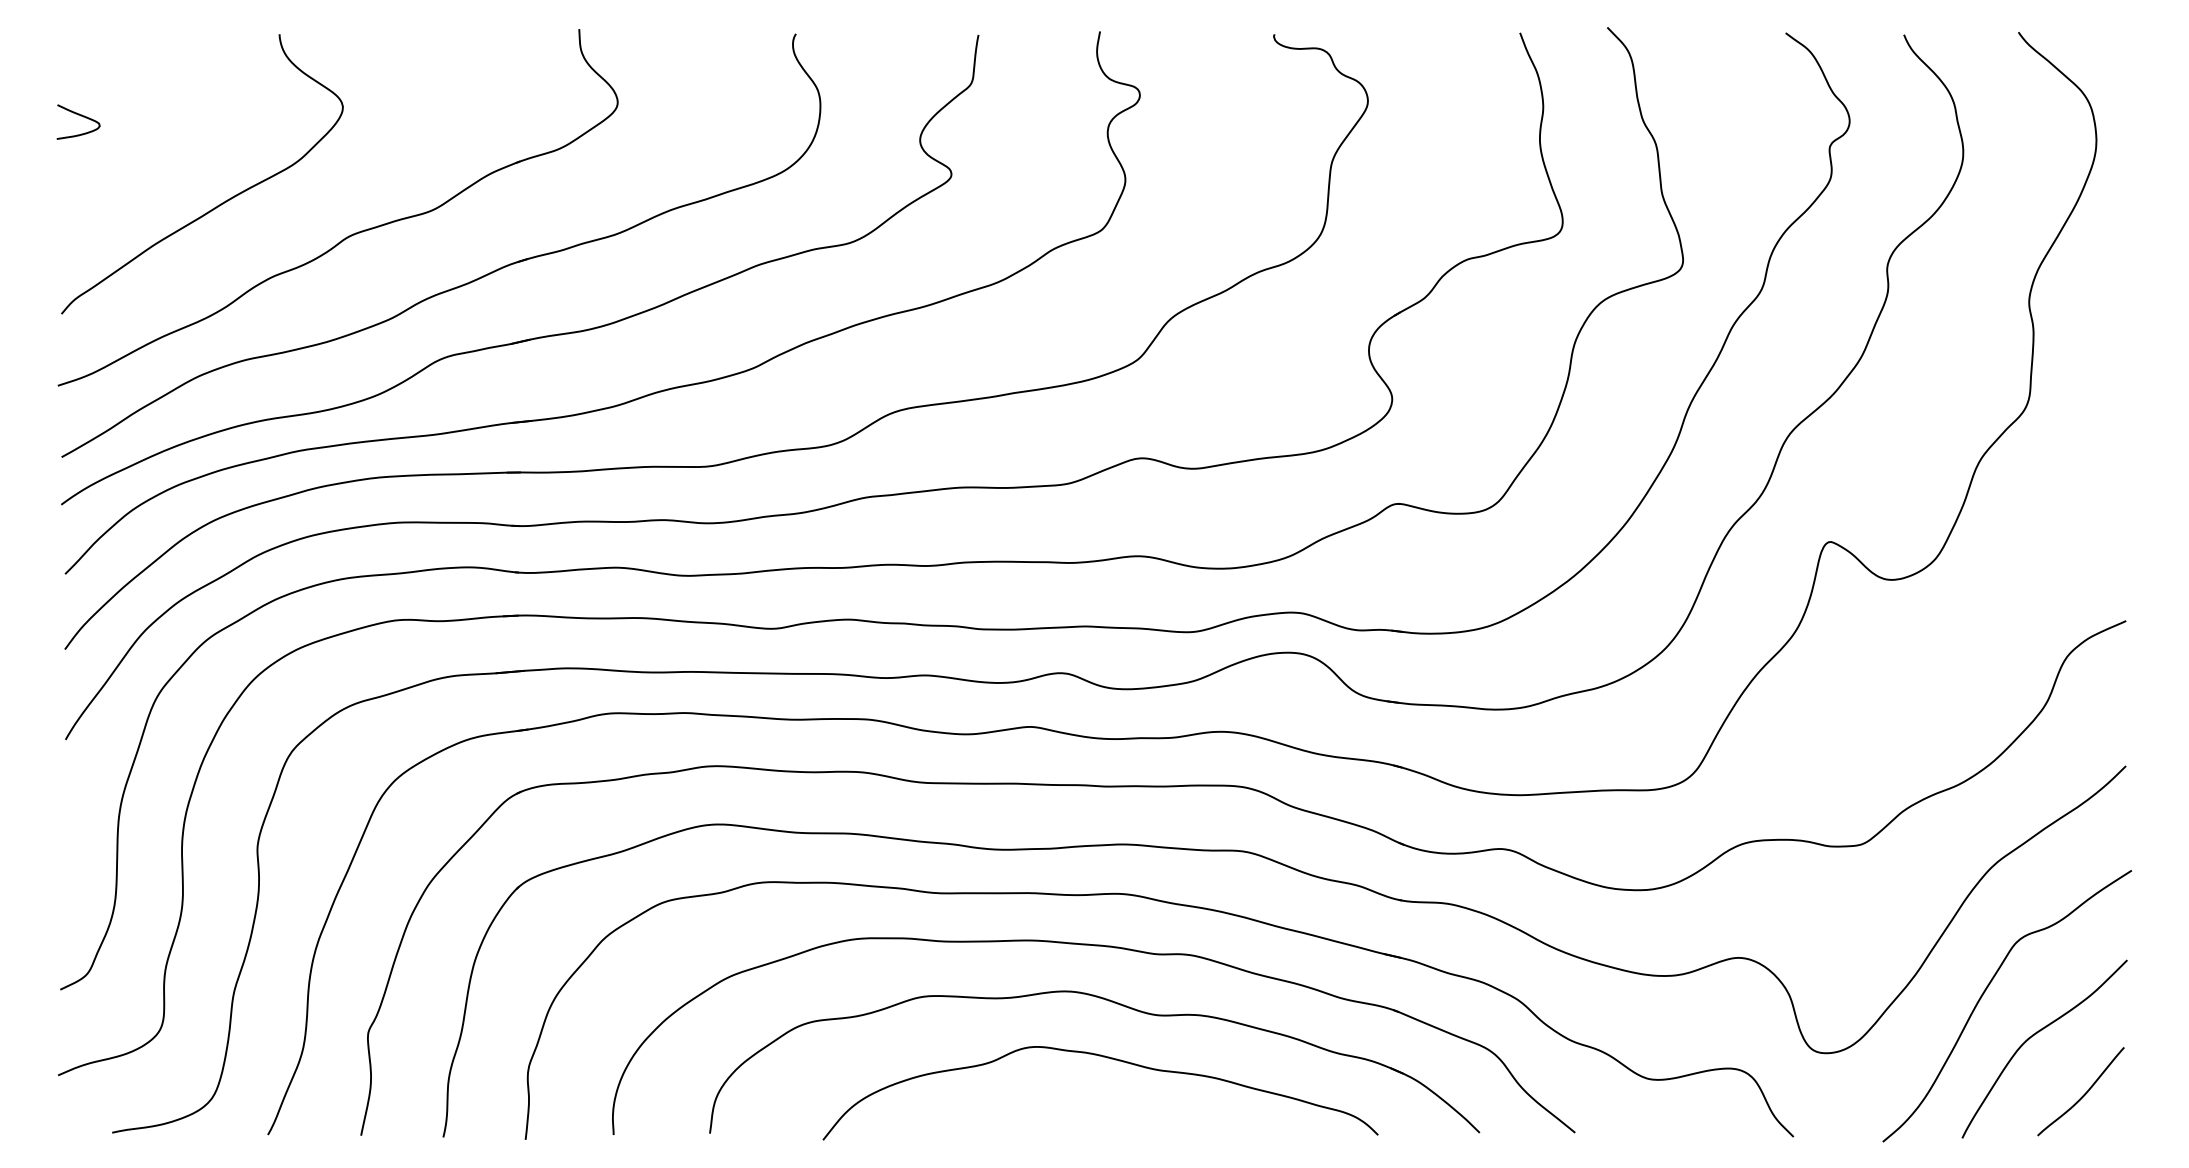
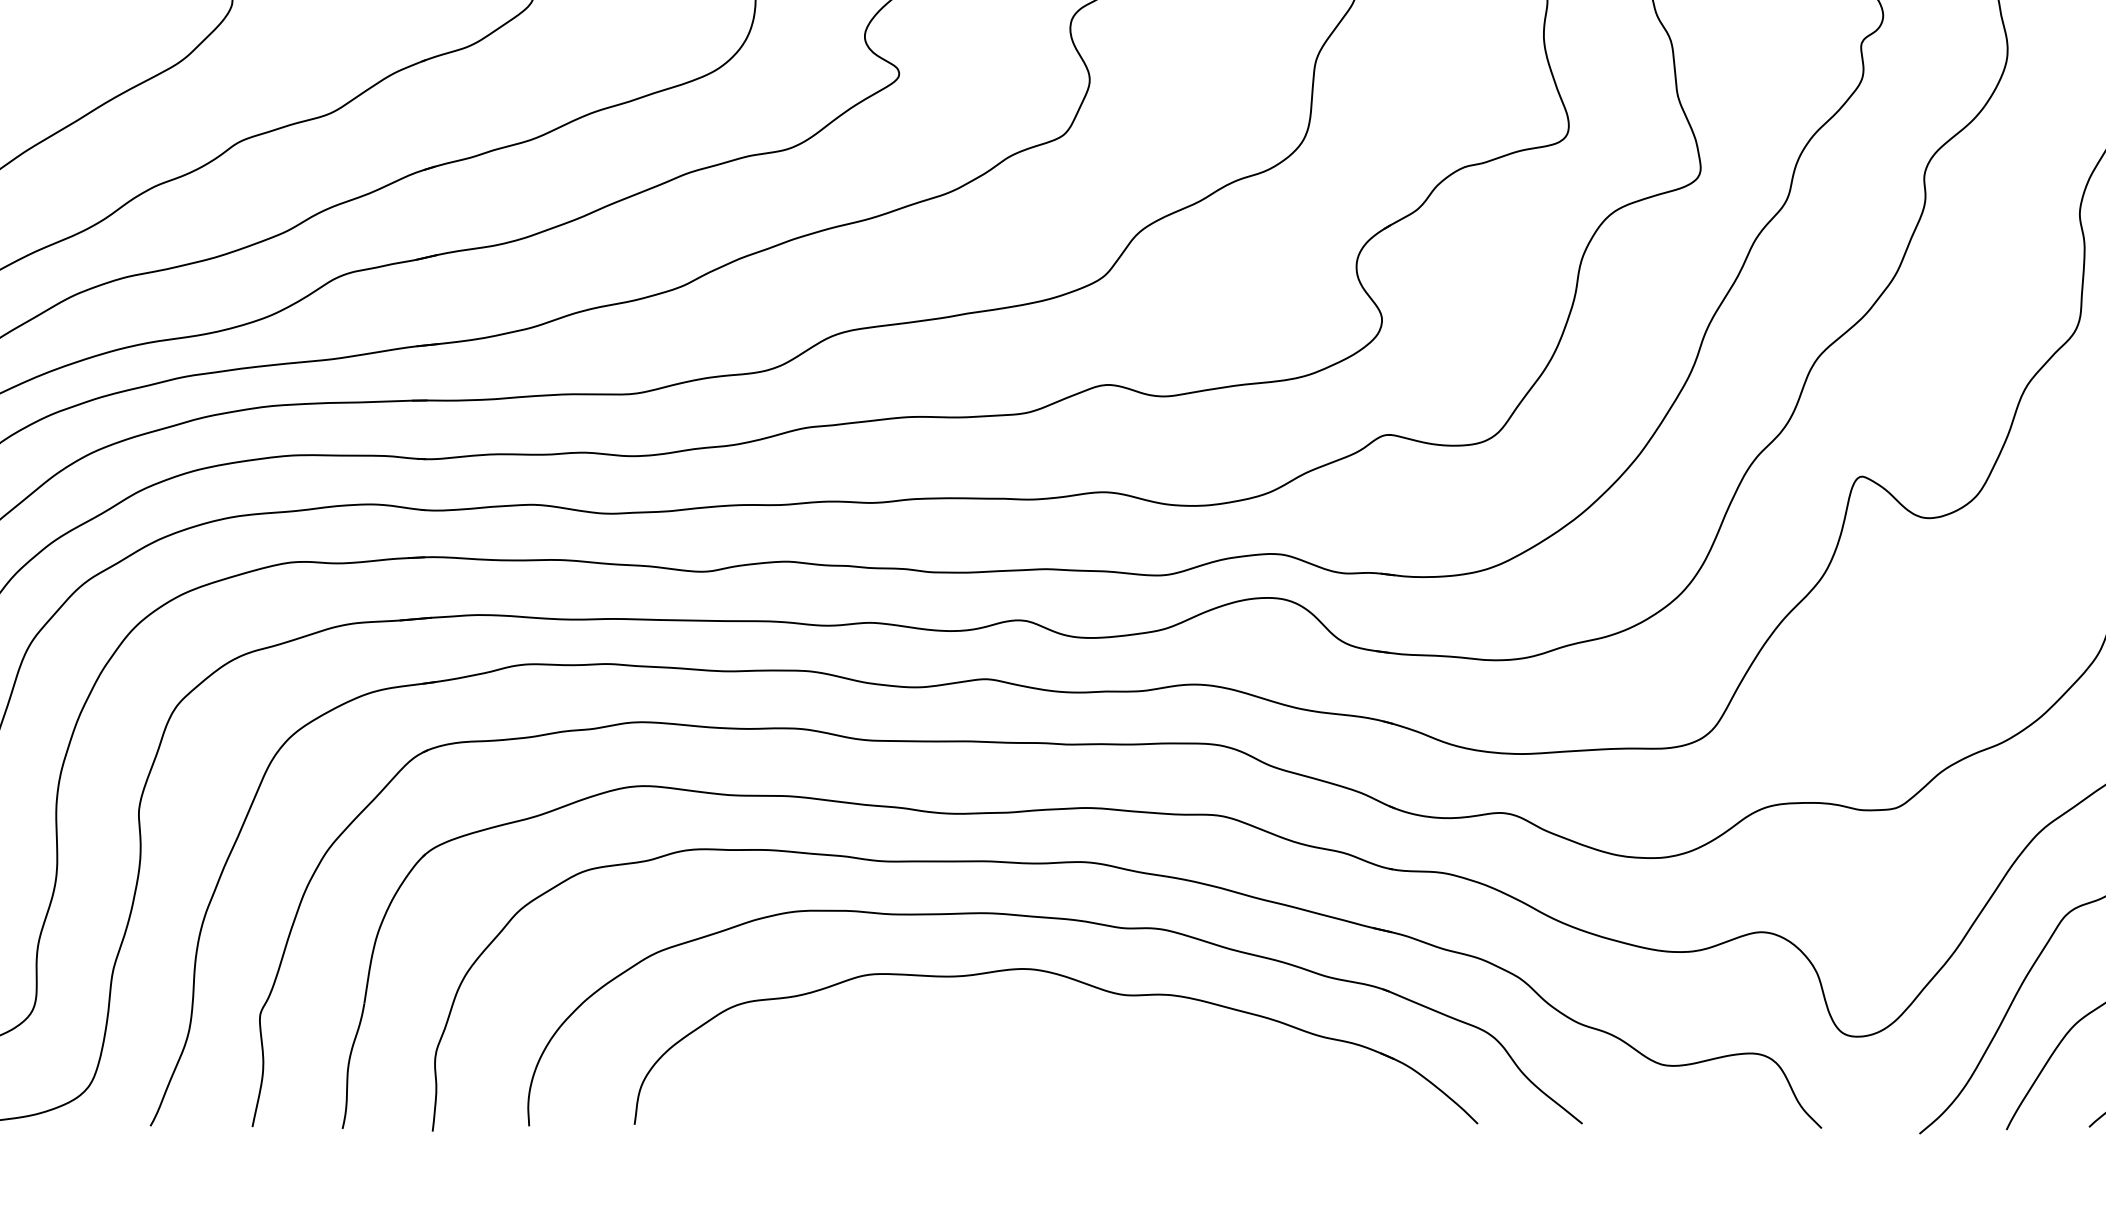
curve: (1107, 1058) -> (1070, 1042), removed

